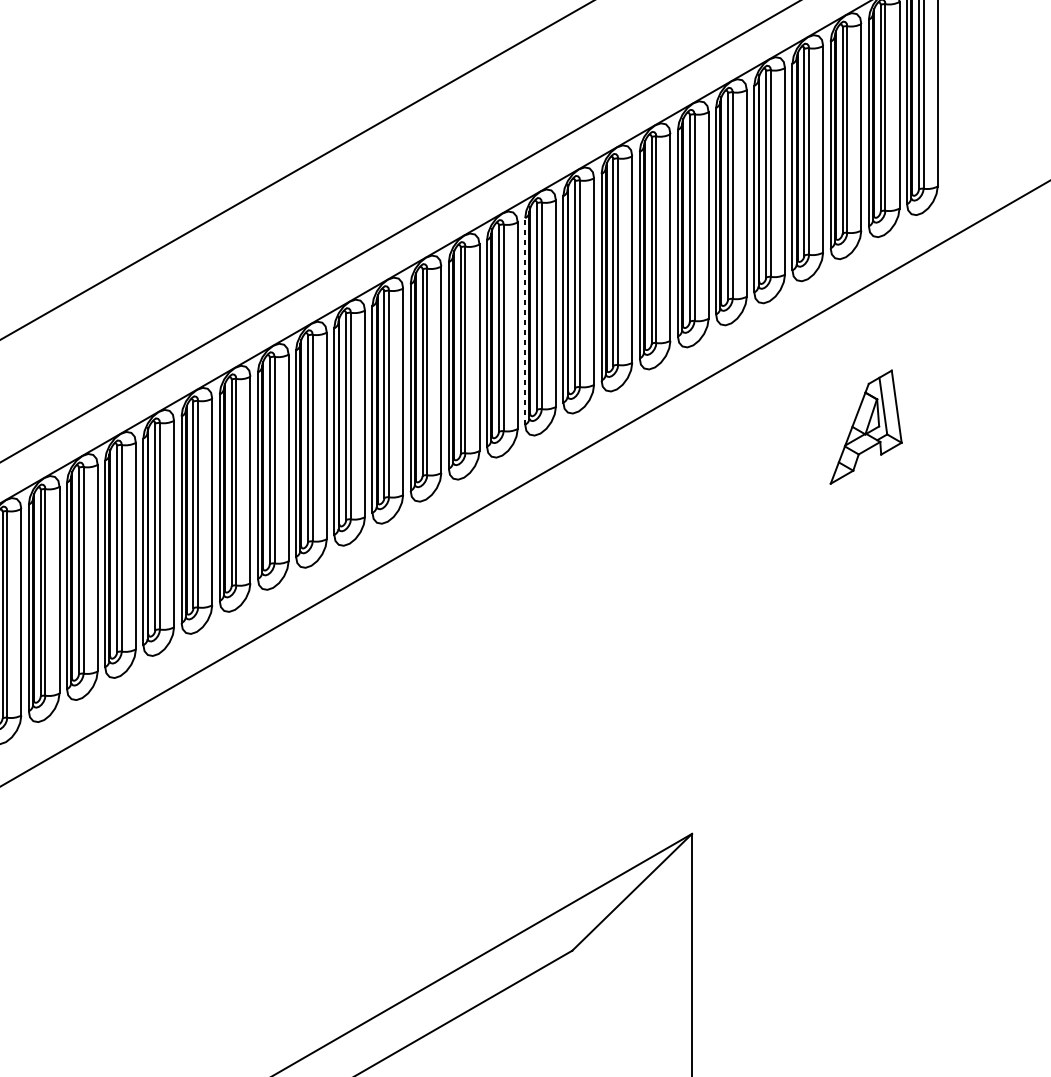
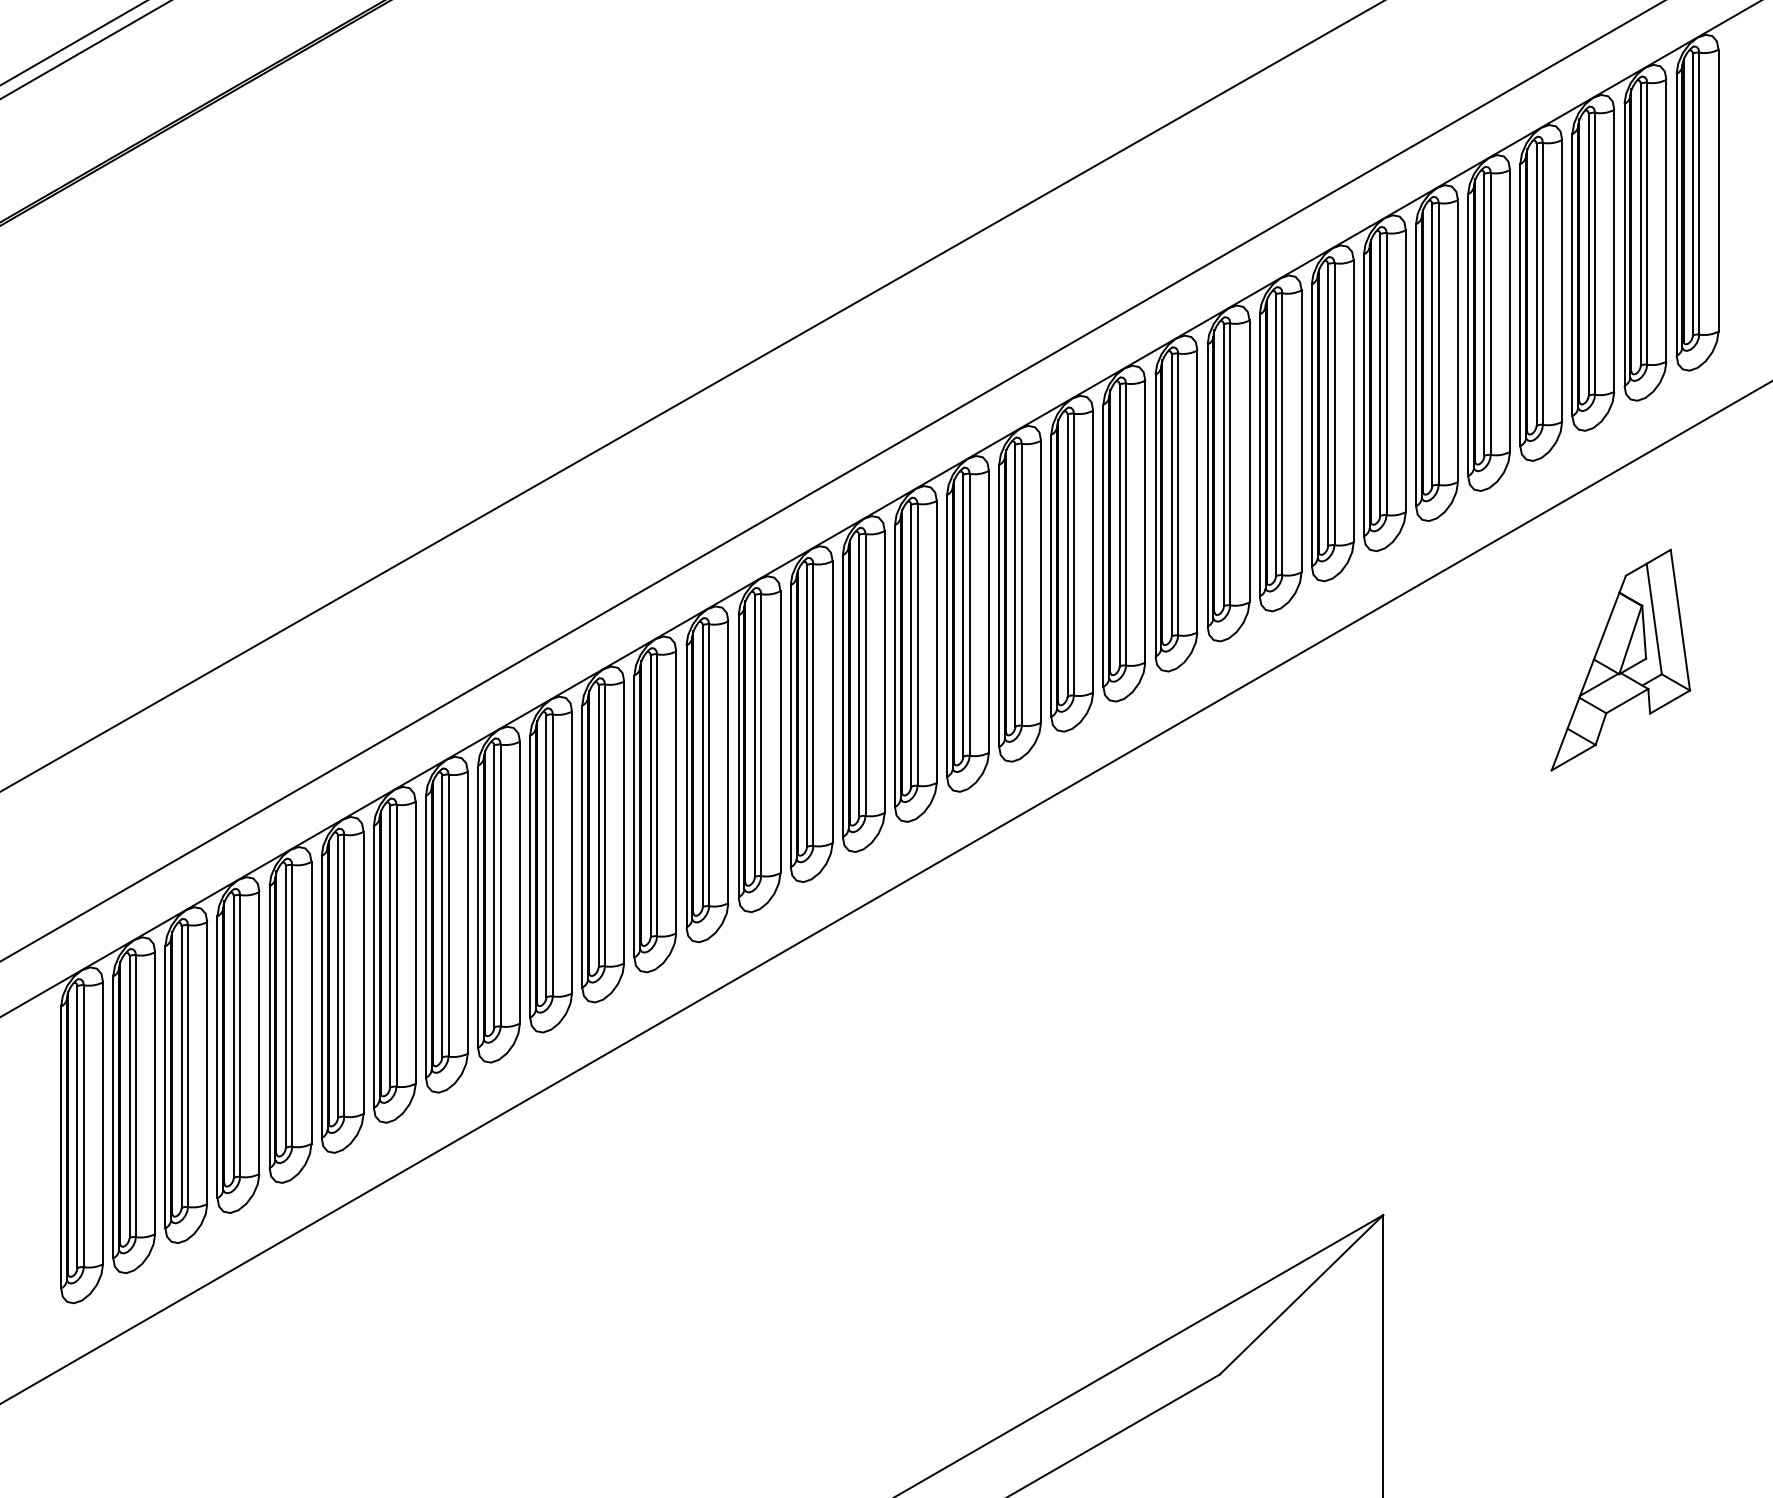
line: (525, 321) -> (1155, 515), dashed -> solid
part: (865, 426) -> (1620, 659), size x1.43

